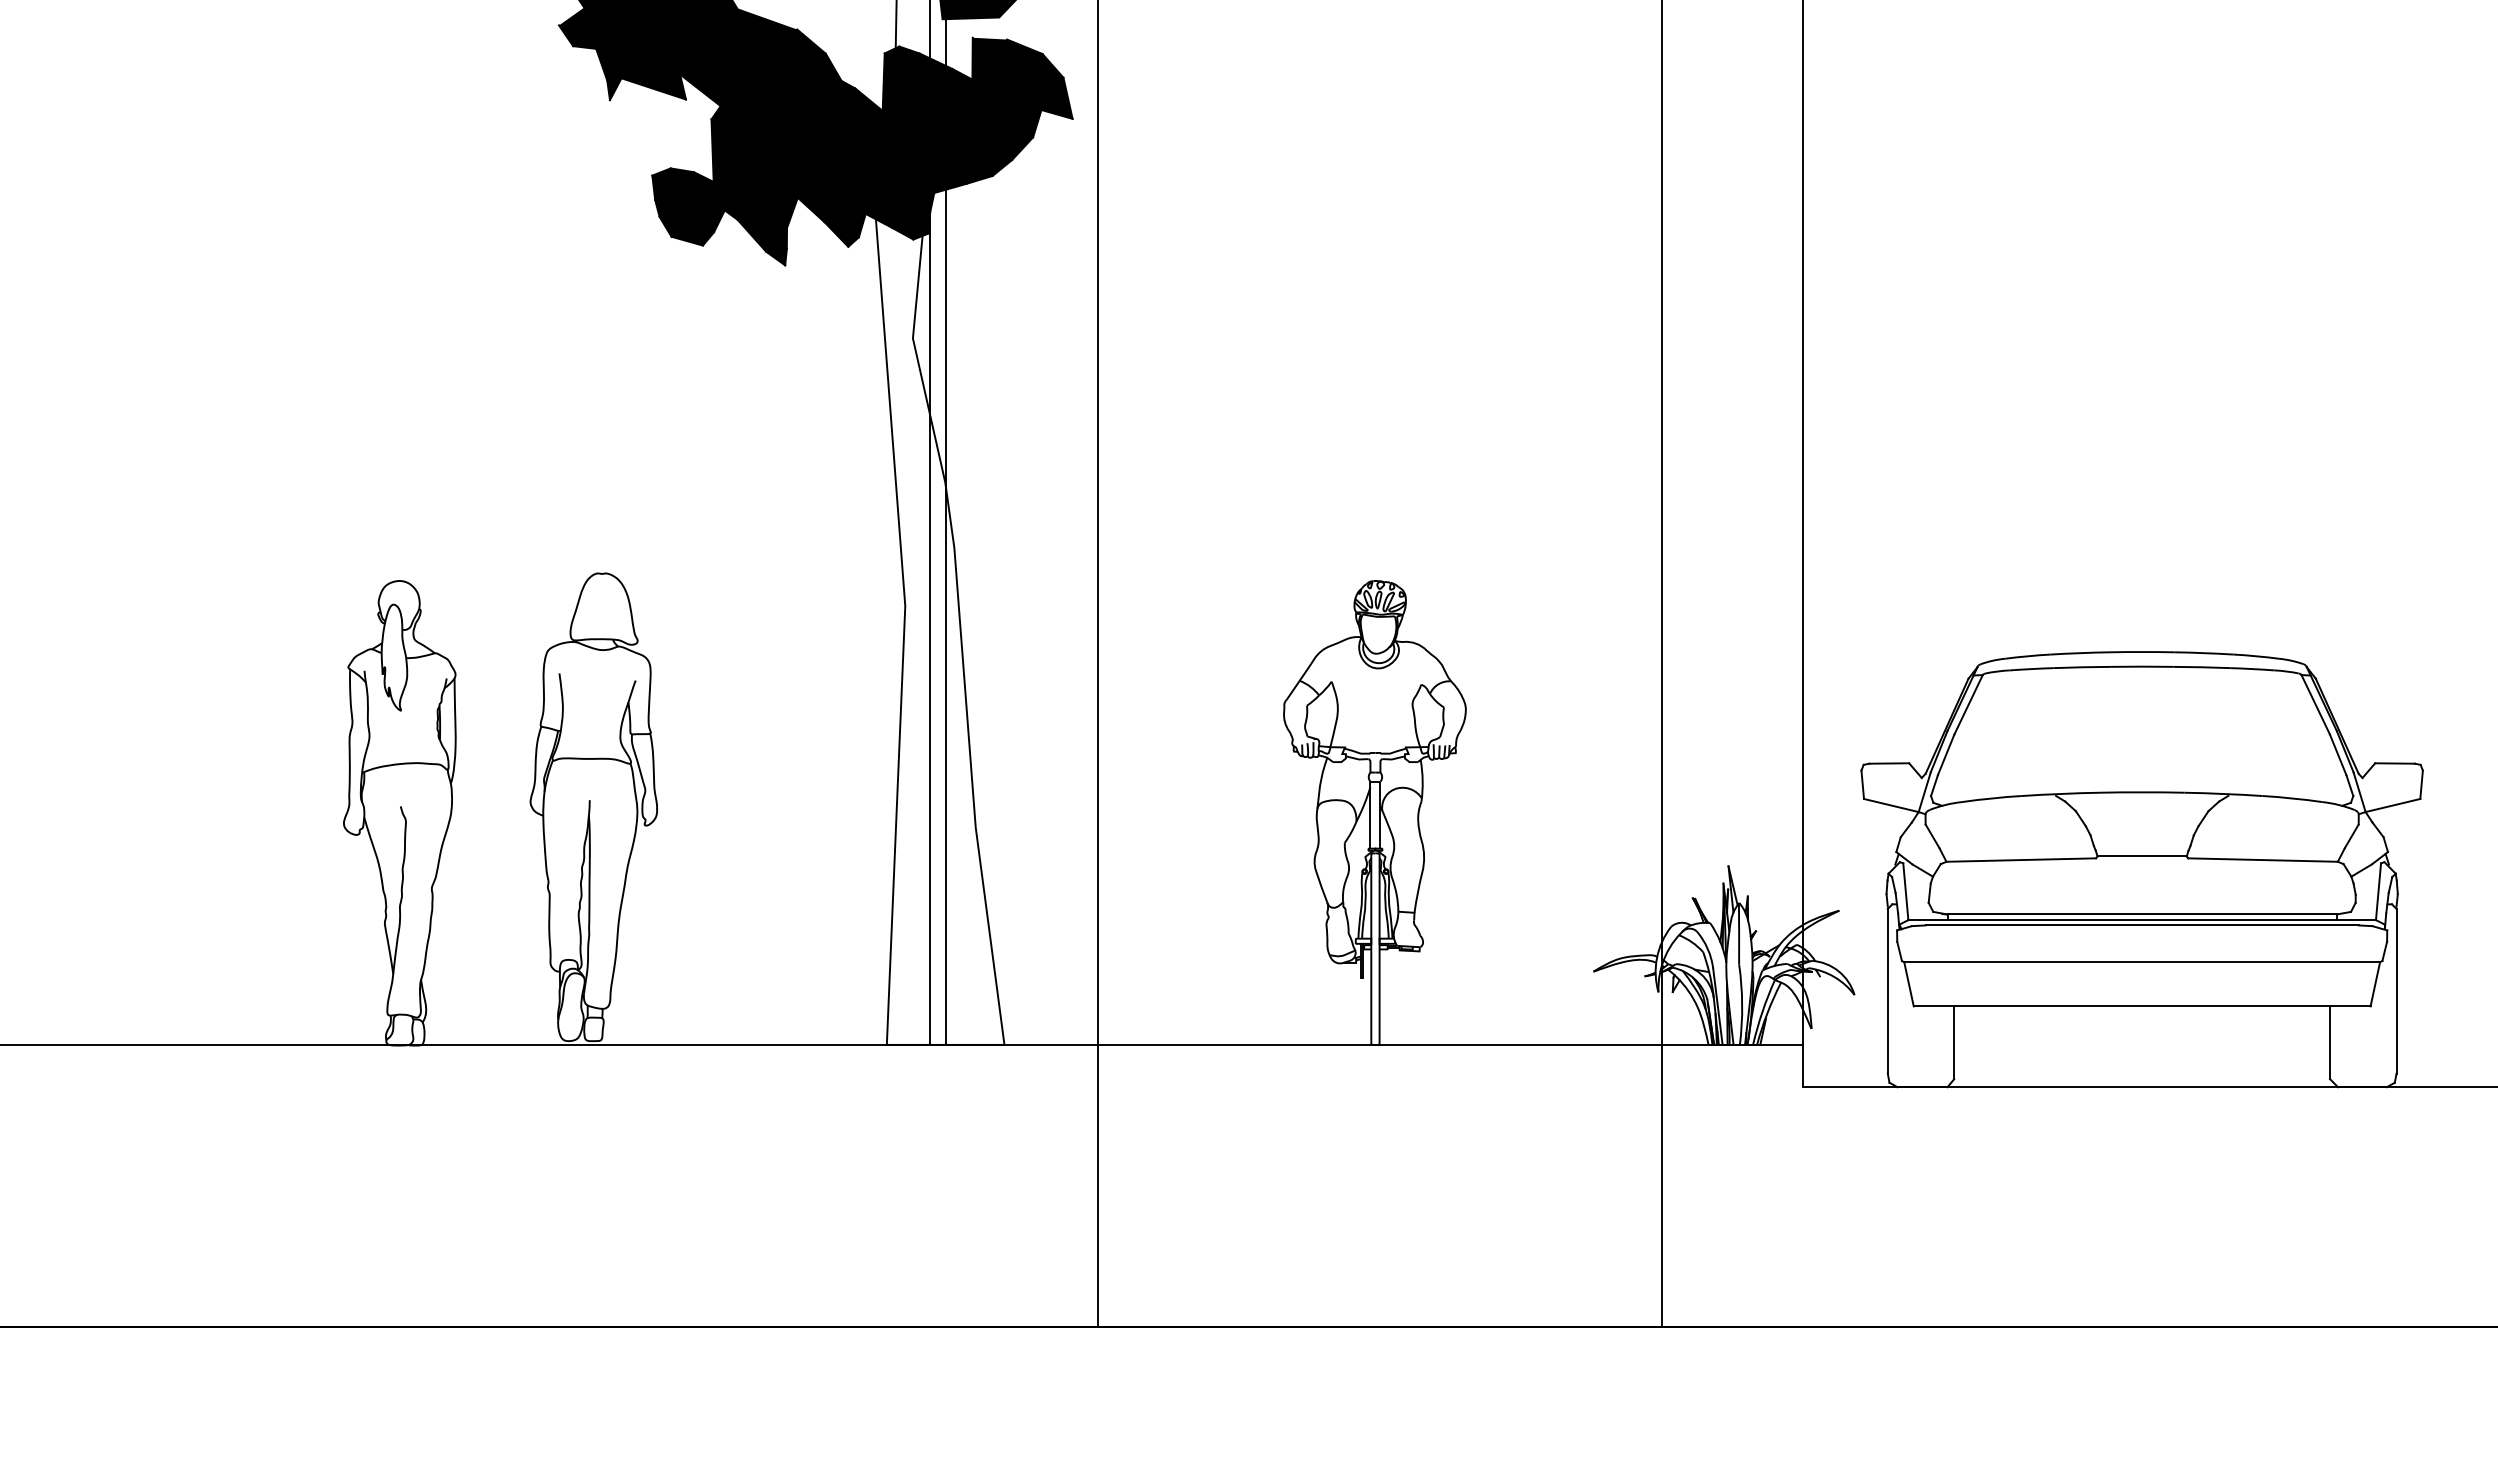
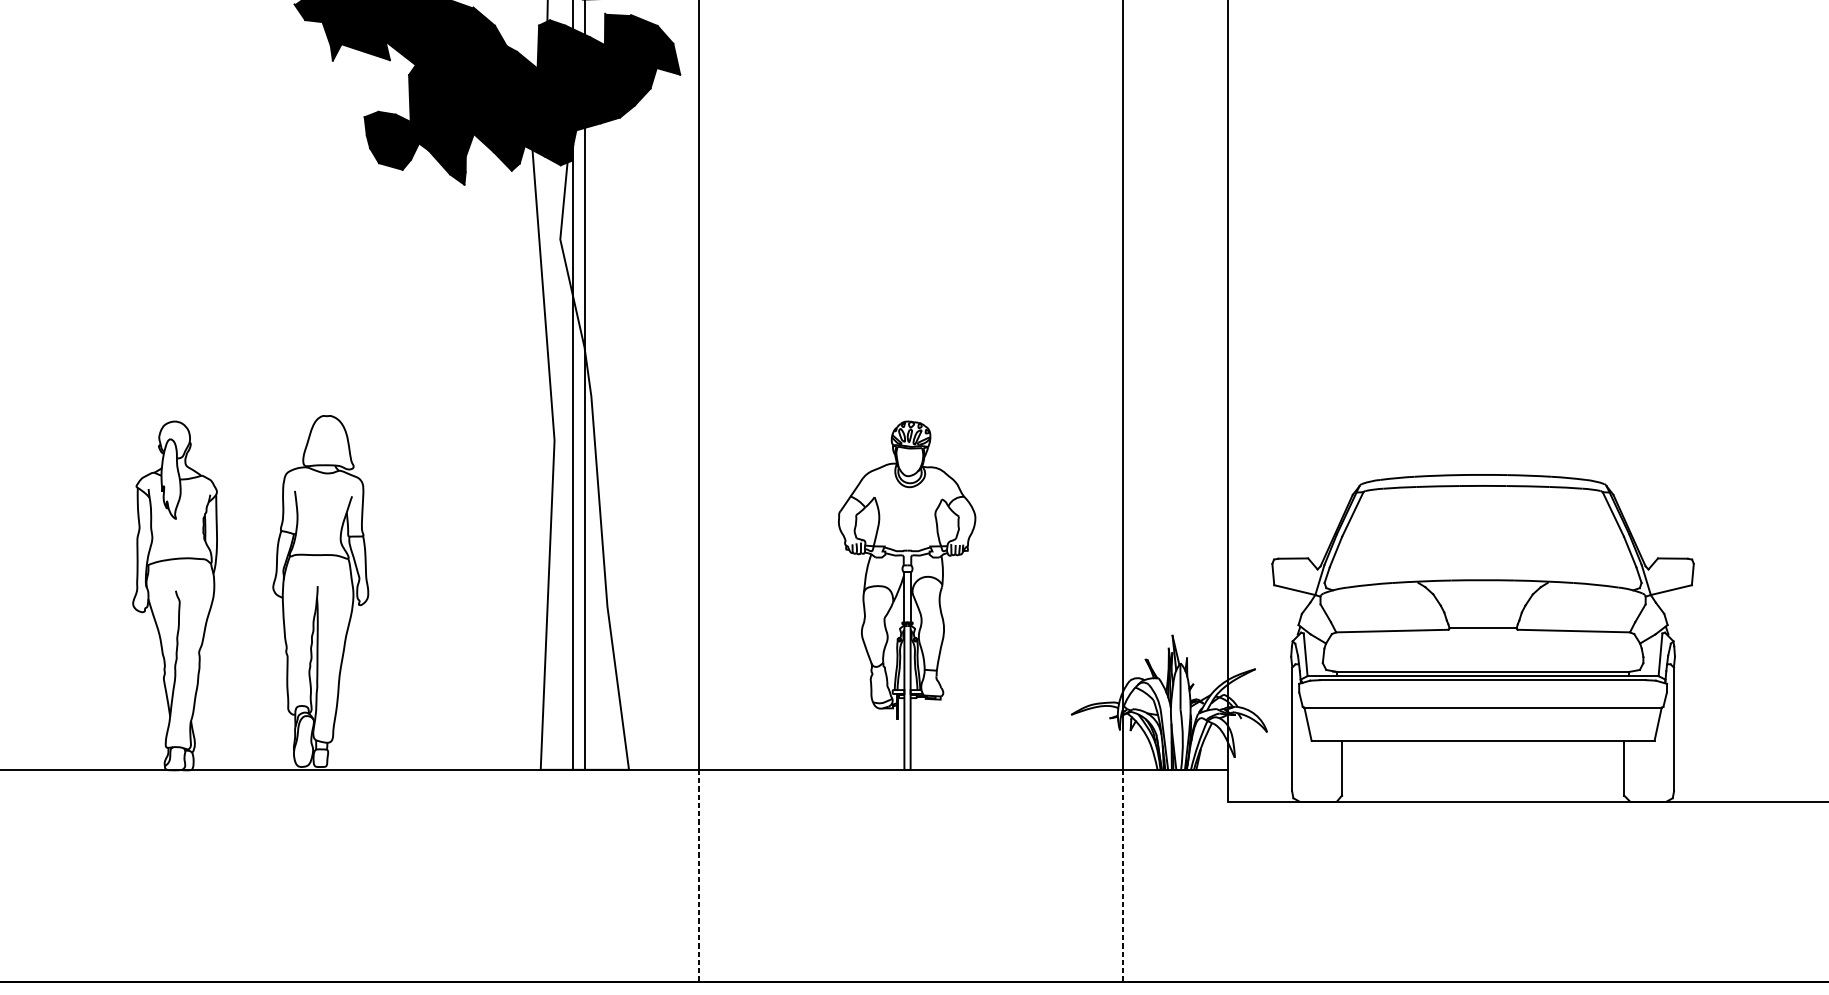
line: (1097, 1185) -> (698, 875), solid -> dashed
line: (1661, 1185) -> (1122, 875), solid -> dashed

